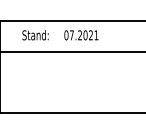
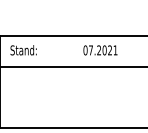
text: (35, 35) -> (23, 50), moved
text: (81, 35) -> (100, 50), moved

